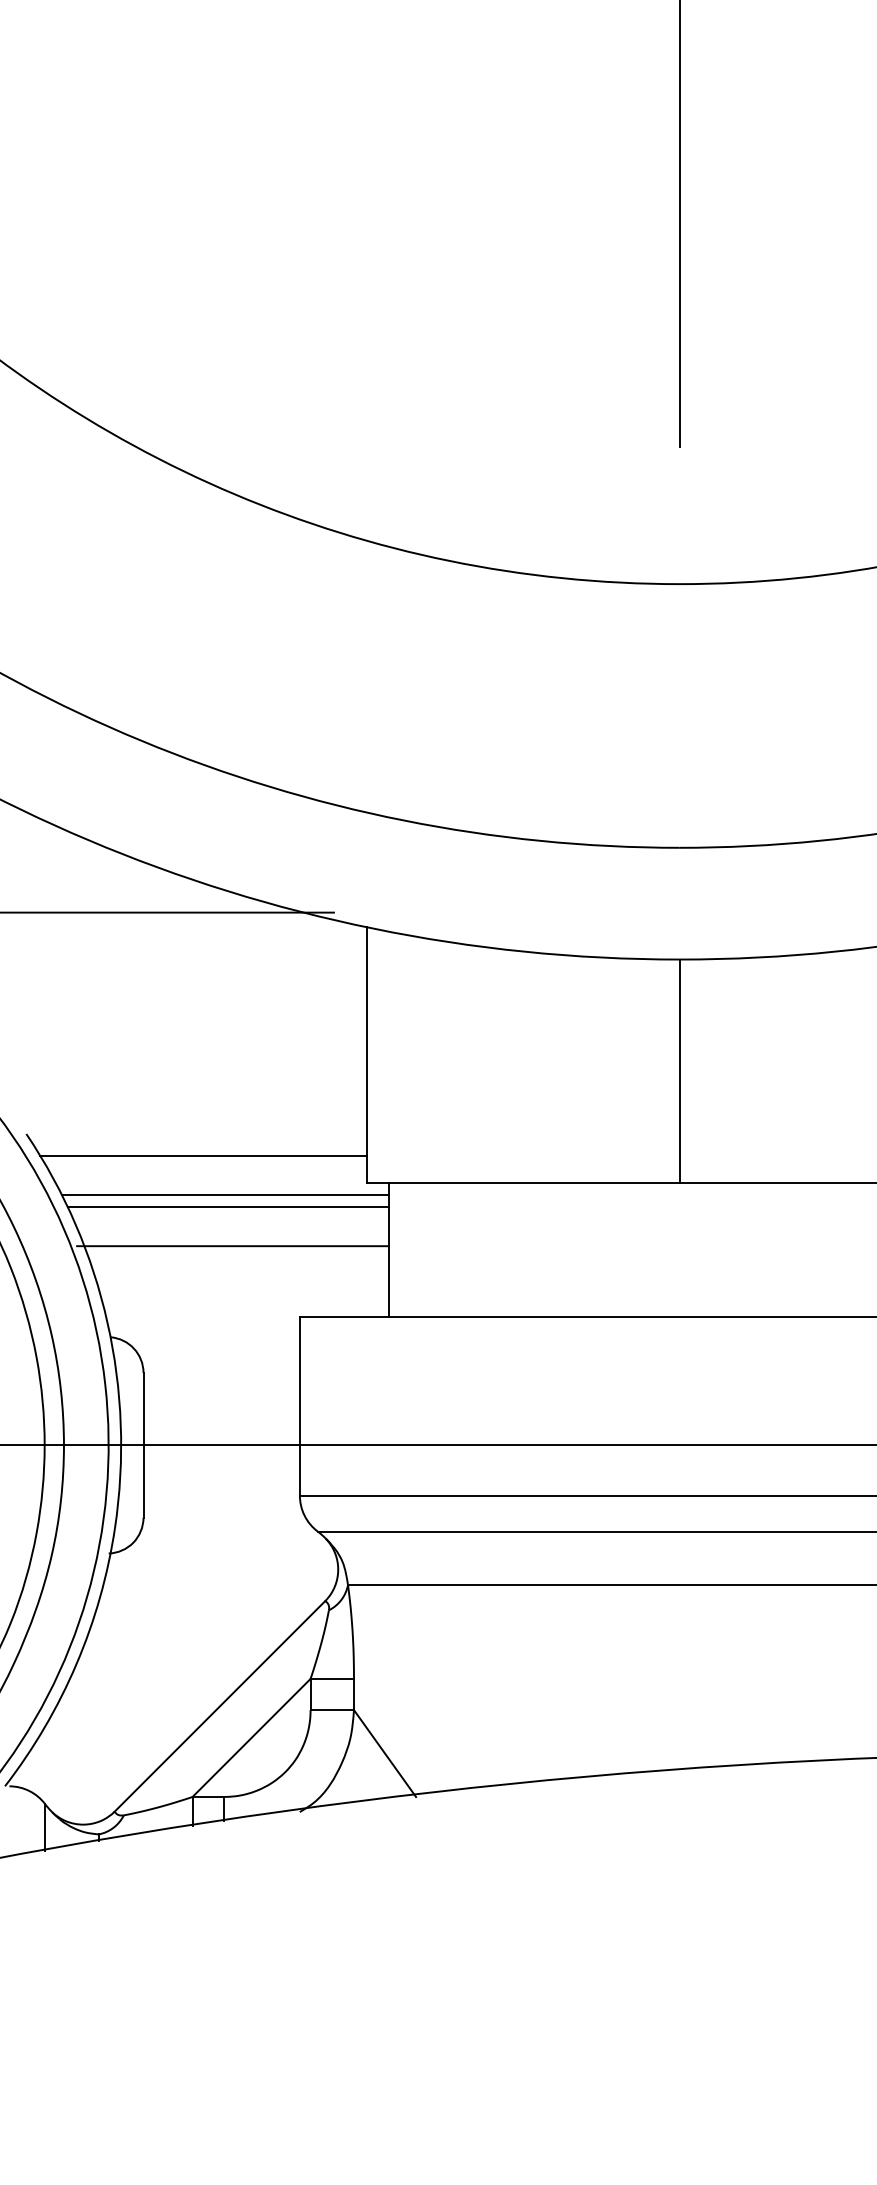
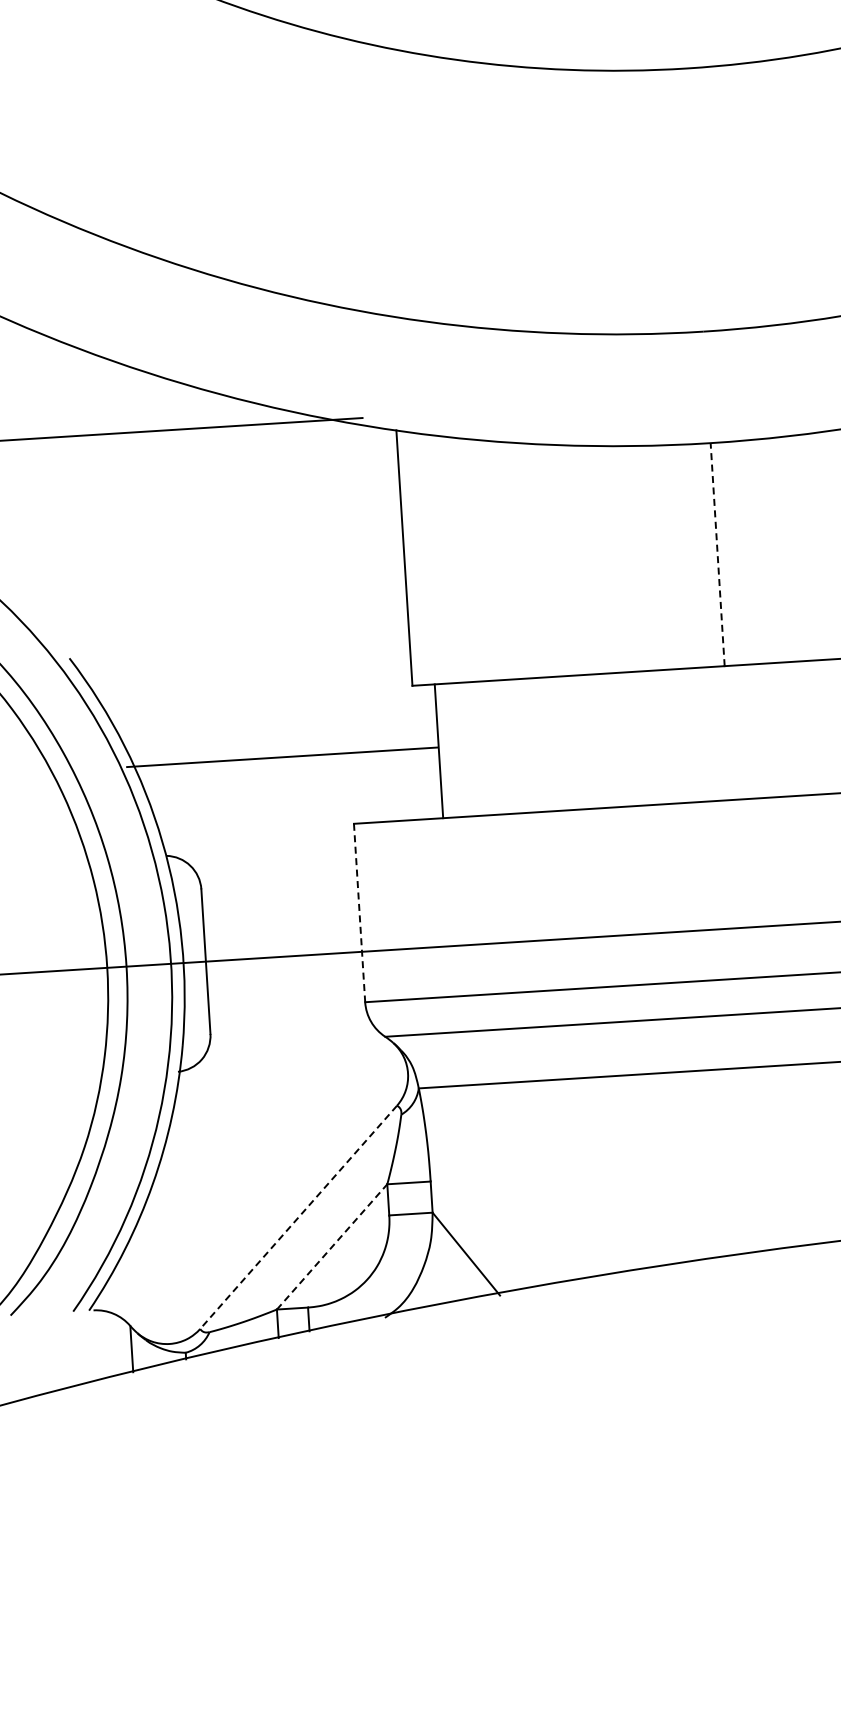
line: (679, 1071) -> (717, 554), solid -> dashed
line: (203, 1155) -> (247, 668), removed
line: (225, 1194) -> (271, 706), removed
line: (228, 1207) -> (275, 718), removed
line: (299, 1406) -> (359, 913), solid -> dashed
line: (219, 1706) -> (298, 1217), solid -> dashed
line: (251, 1737) -> (332, 1246), solid -> dashed

